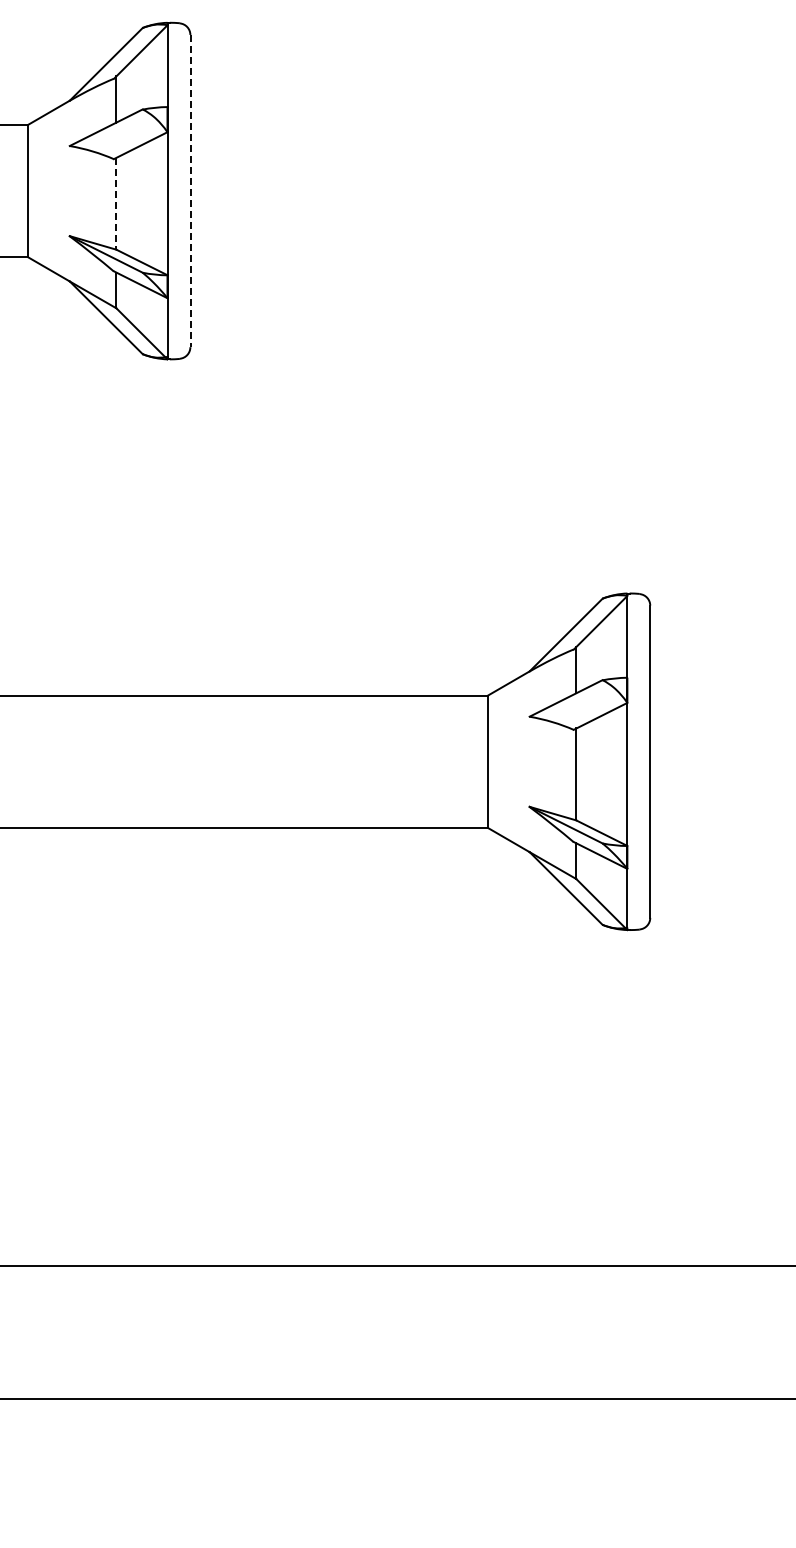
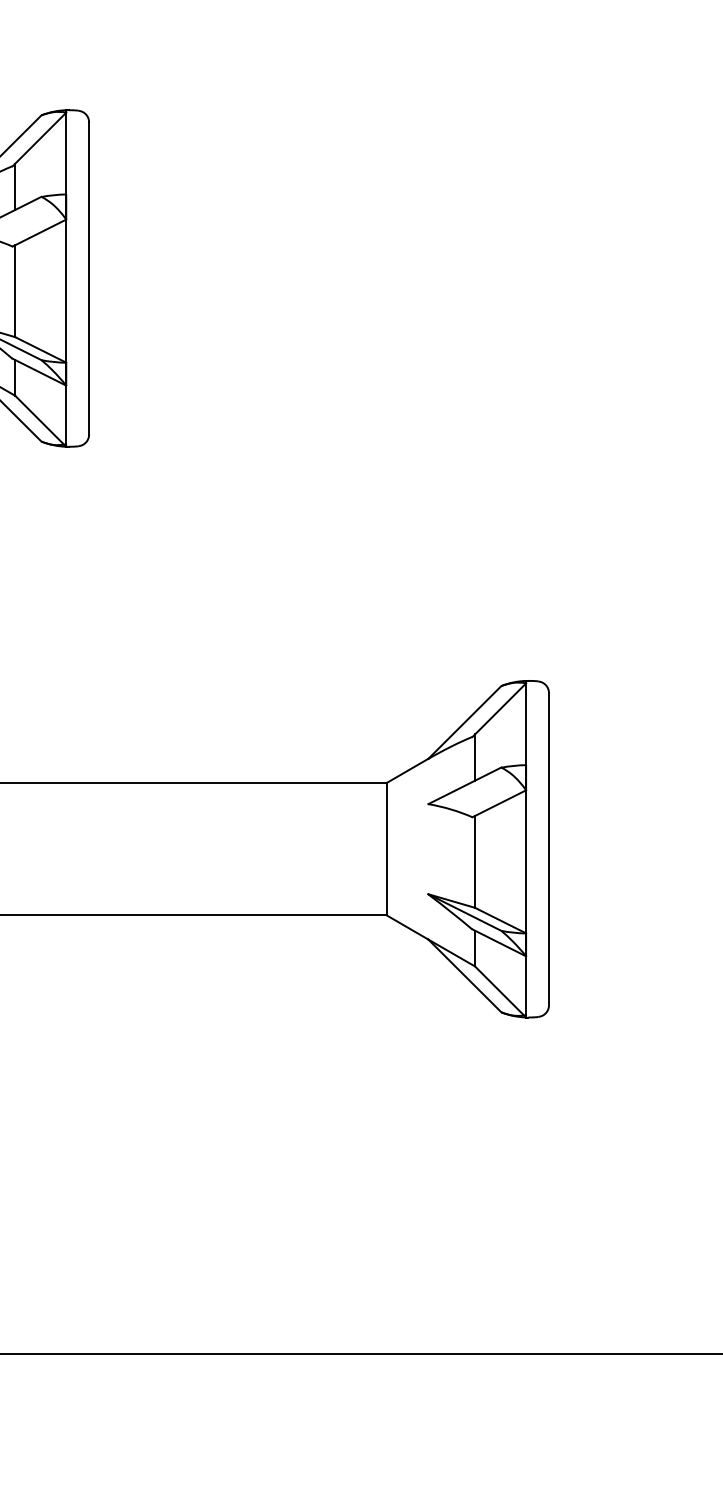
line: (190, 191) -> (89, 278), dashed -> solid
line: (116, 203) -> (15, 290), dashed -> solid

